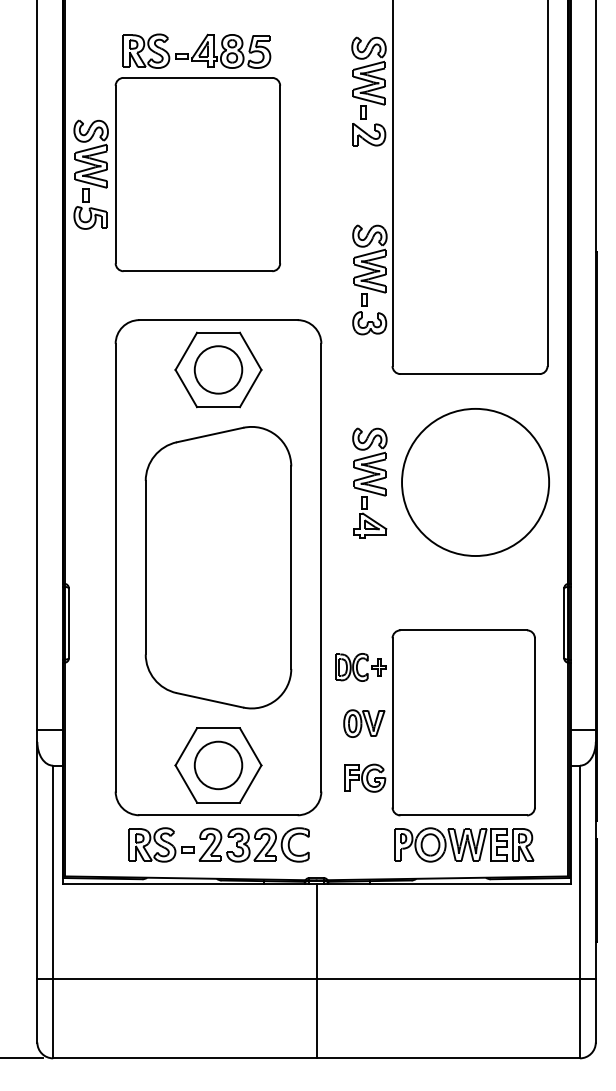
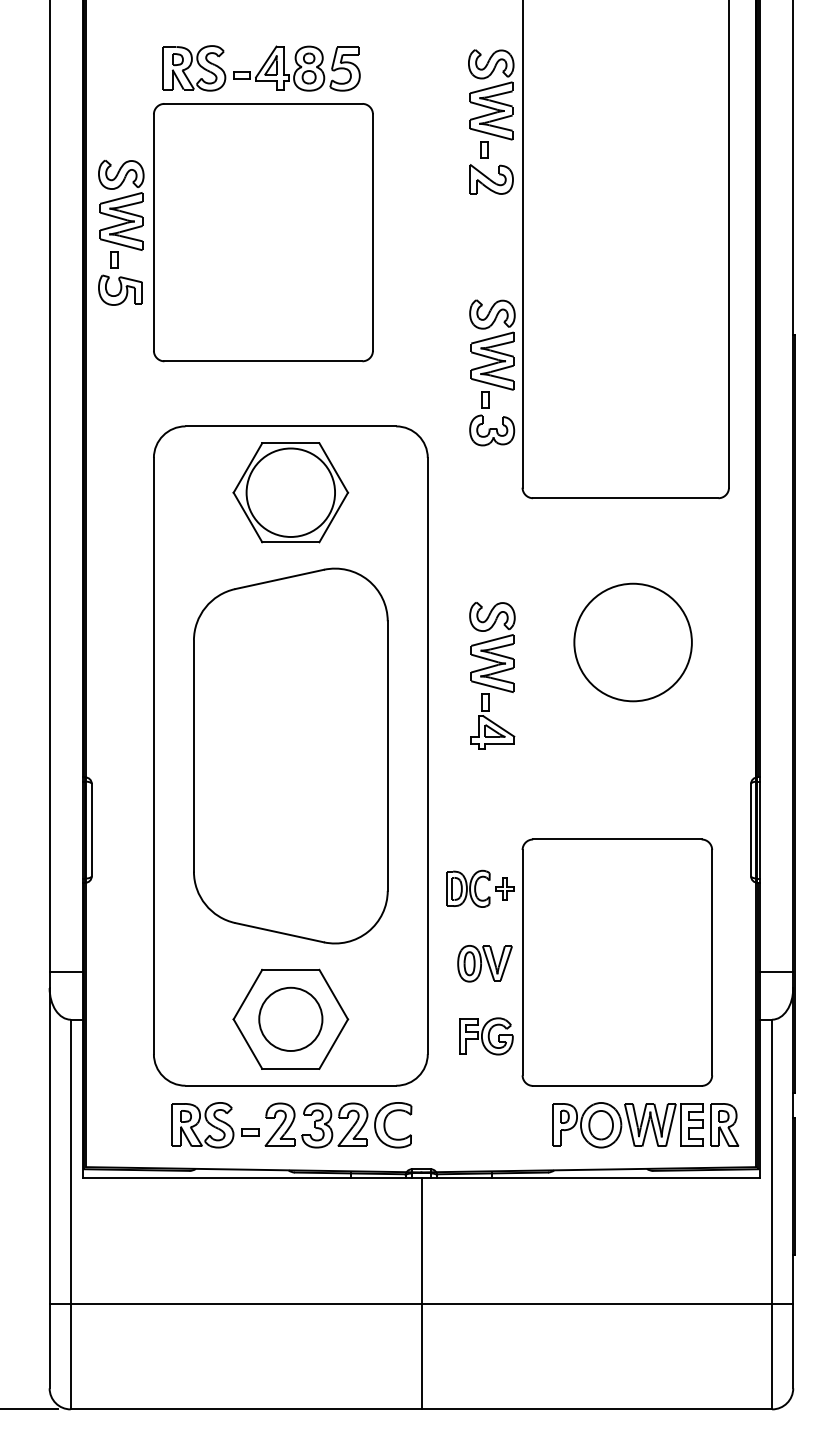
circle: (218, 369) -> (290, 492), size x1.4
circle: (475, 482) -> (633, 642), size x0.6
part: (369, 483) -> (492, 675), moved
part: (463, 845) -> (645, 1125), moved

